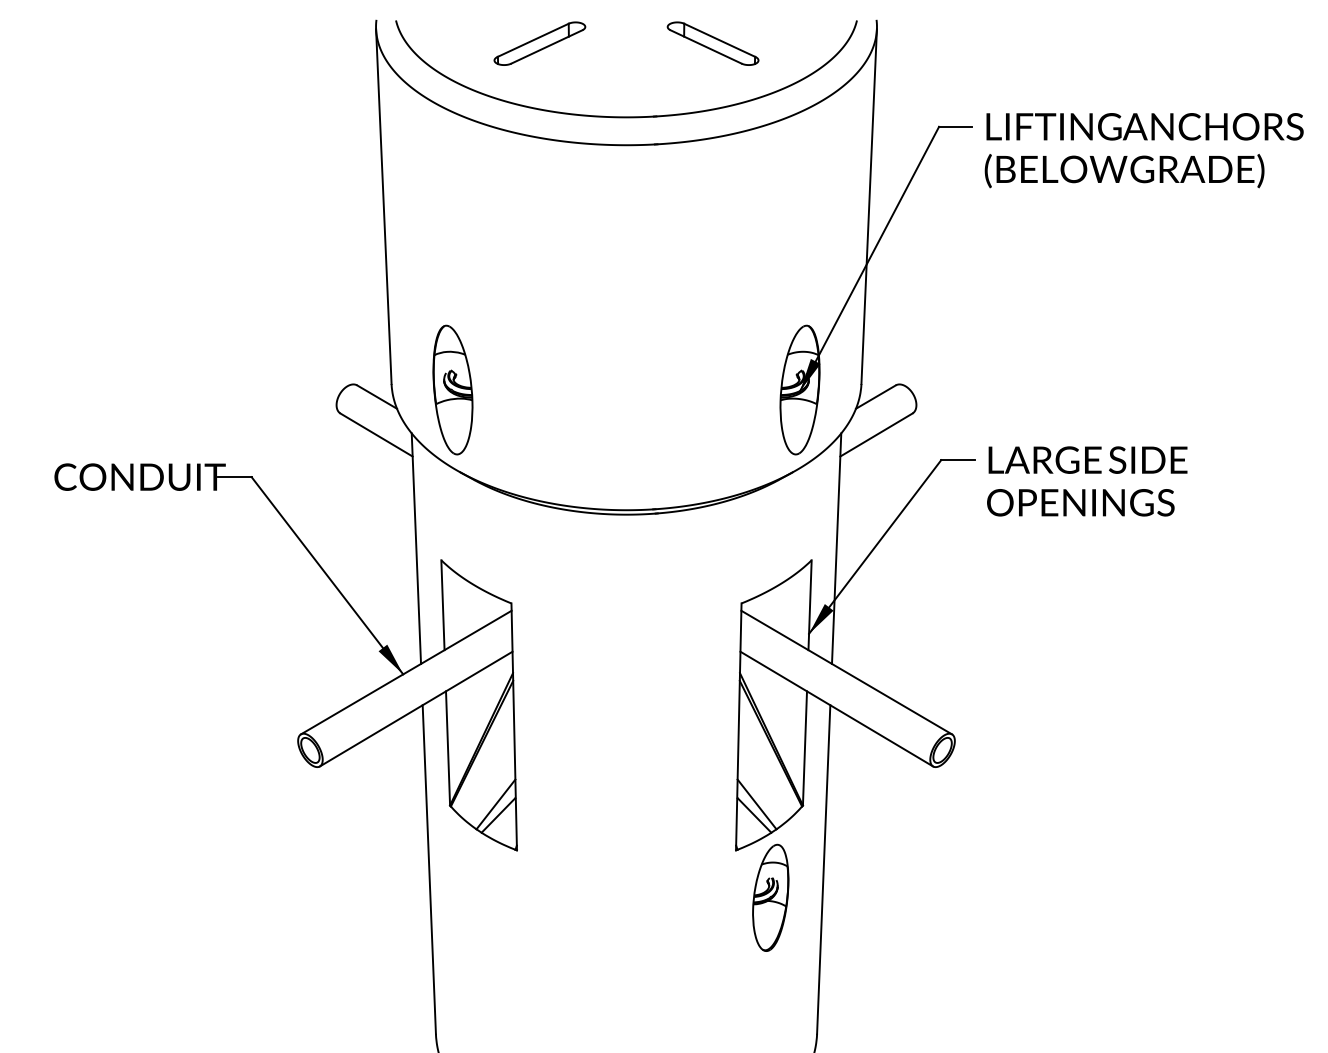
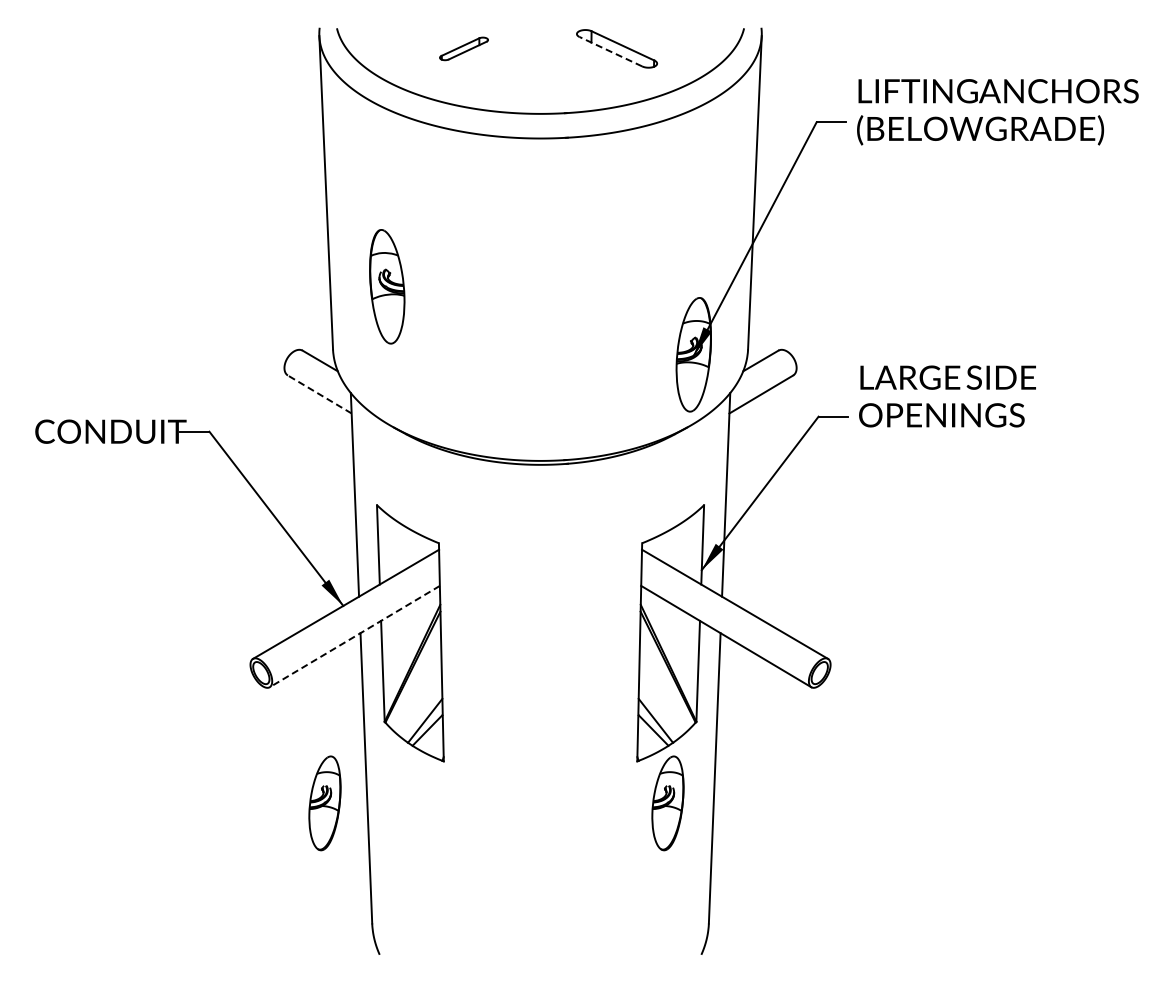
part: (539, 43) -> (463, 48), size x0.6
line: (705, 46) -> (610, 51), solid -> dashed
text: (1143, 150) -> (997, 112), moved
part: (453, 389) -> (387, 286), moved
line: (376, 435) -> (319, 394), solid -> dashed
text: (1087, 481) -> (947, 396), moved
line: (415, 708) -> (354, 636), solid -> dashed
part: (381, 898) -> (324, 803), added

